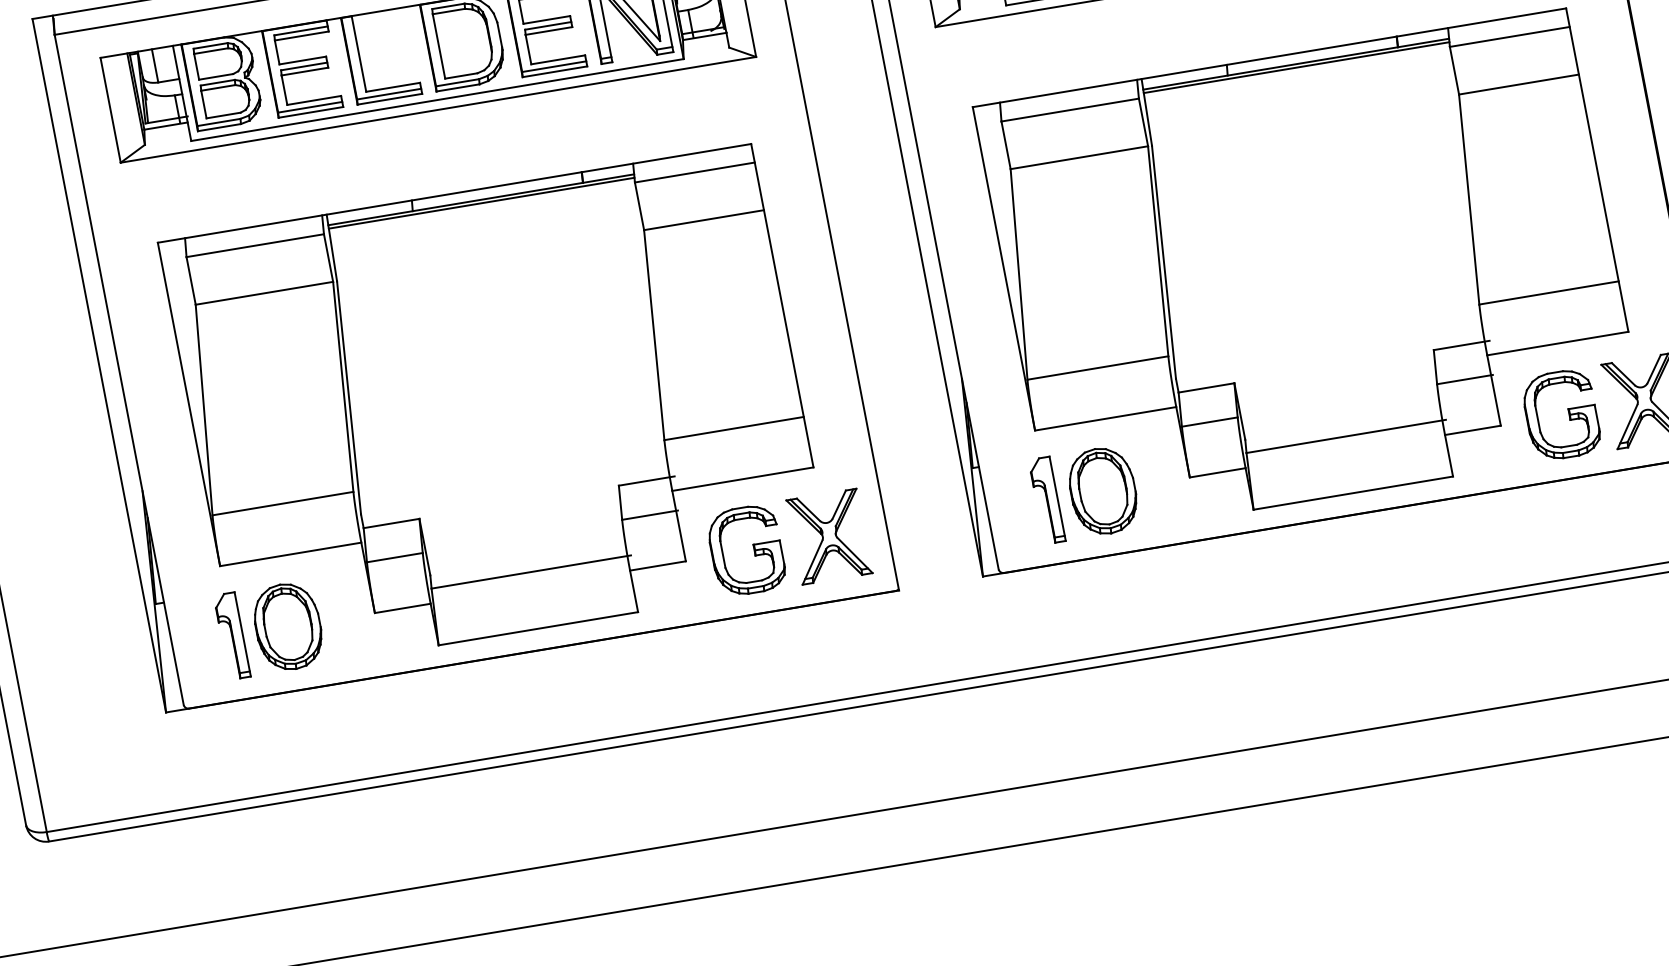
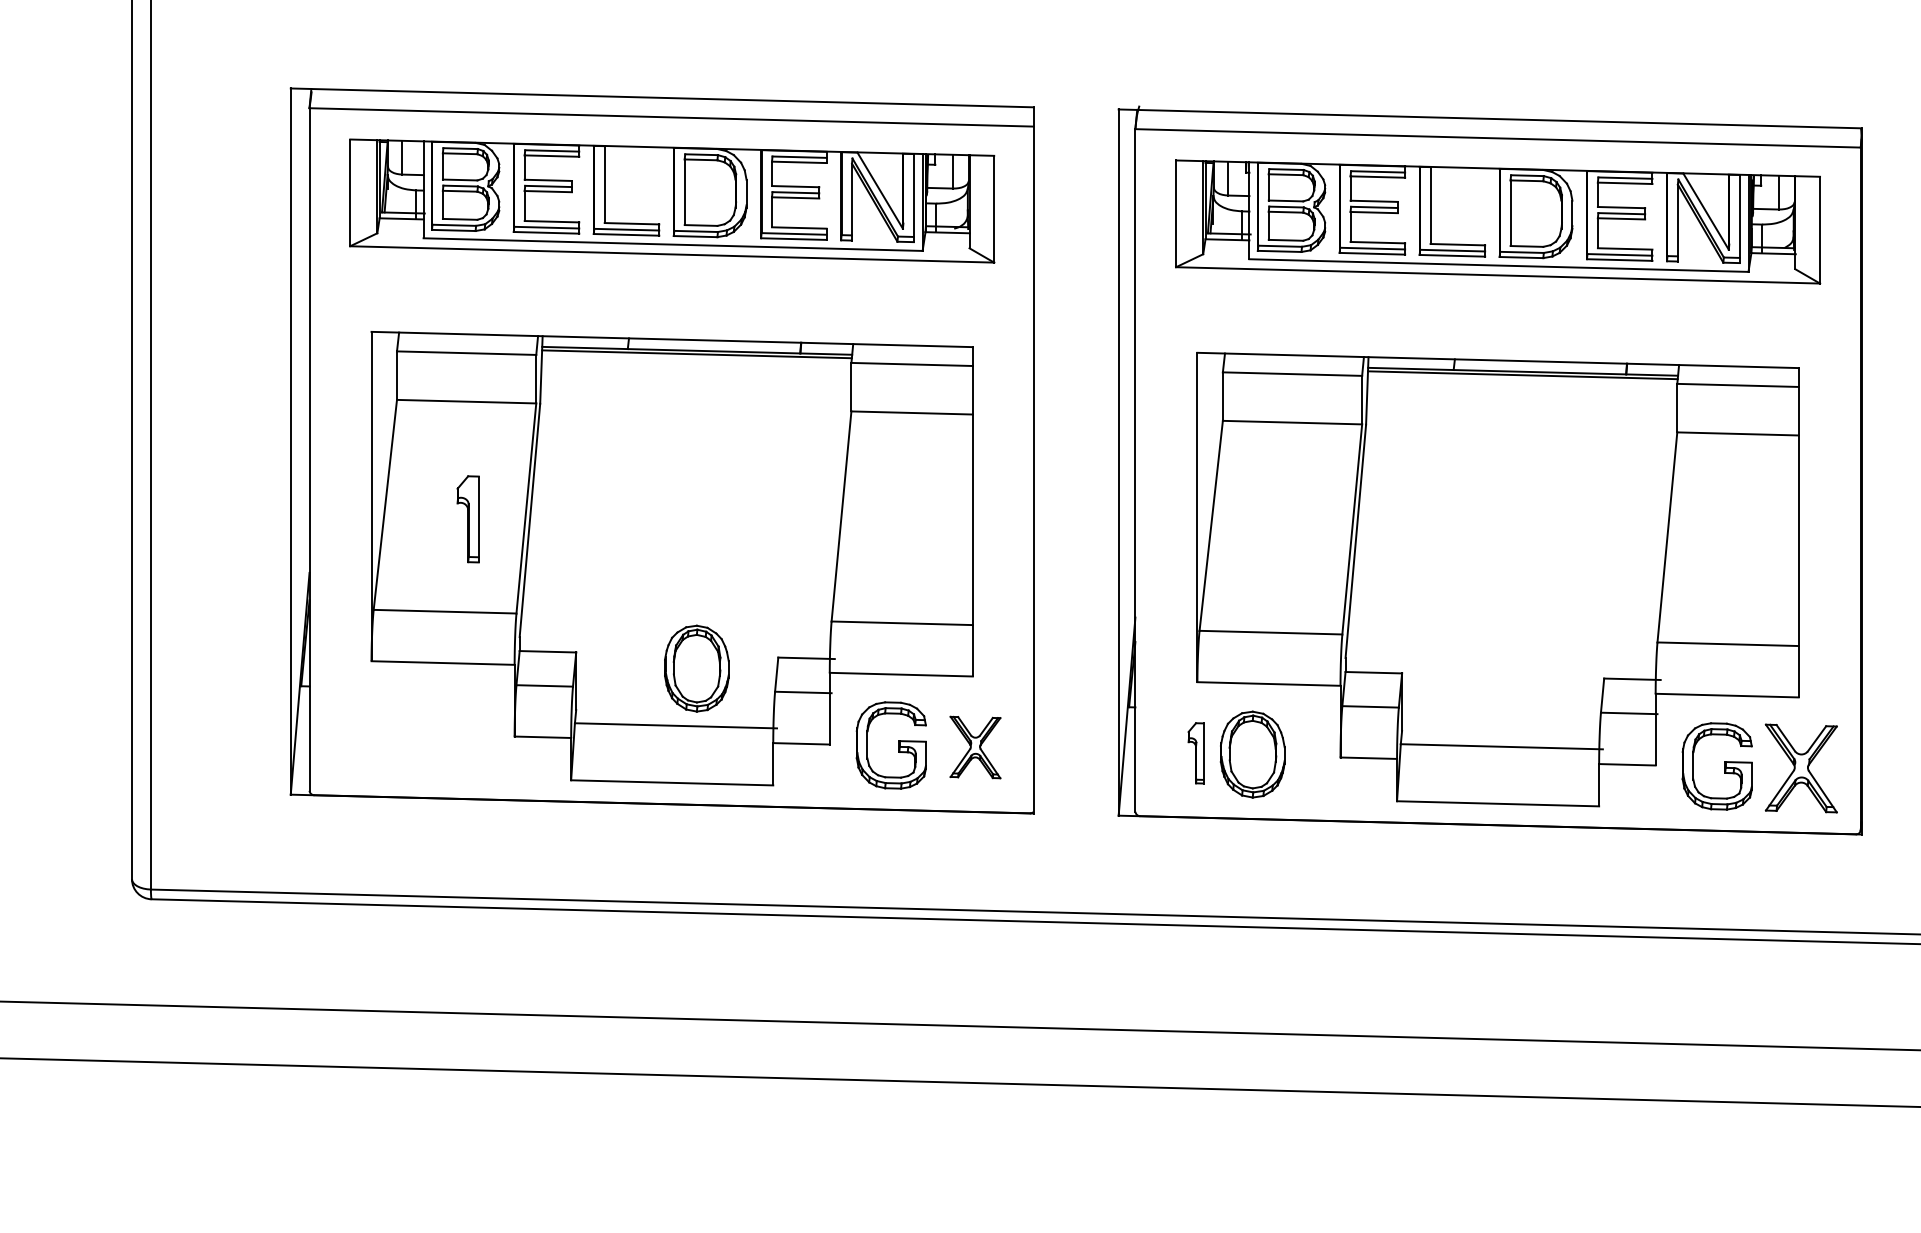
part: (1046, 500) -> (1195, 753), size x0.7
part: (829, 536) -> (975, 747), size x0.7
part: (287, 626) -> (696, 668), moved
part: (231, 636) -> (467, 519), moved

